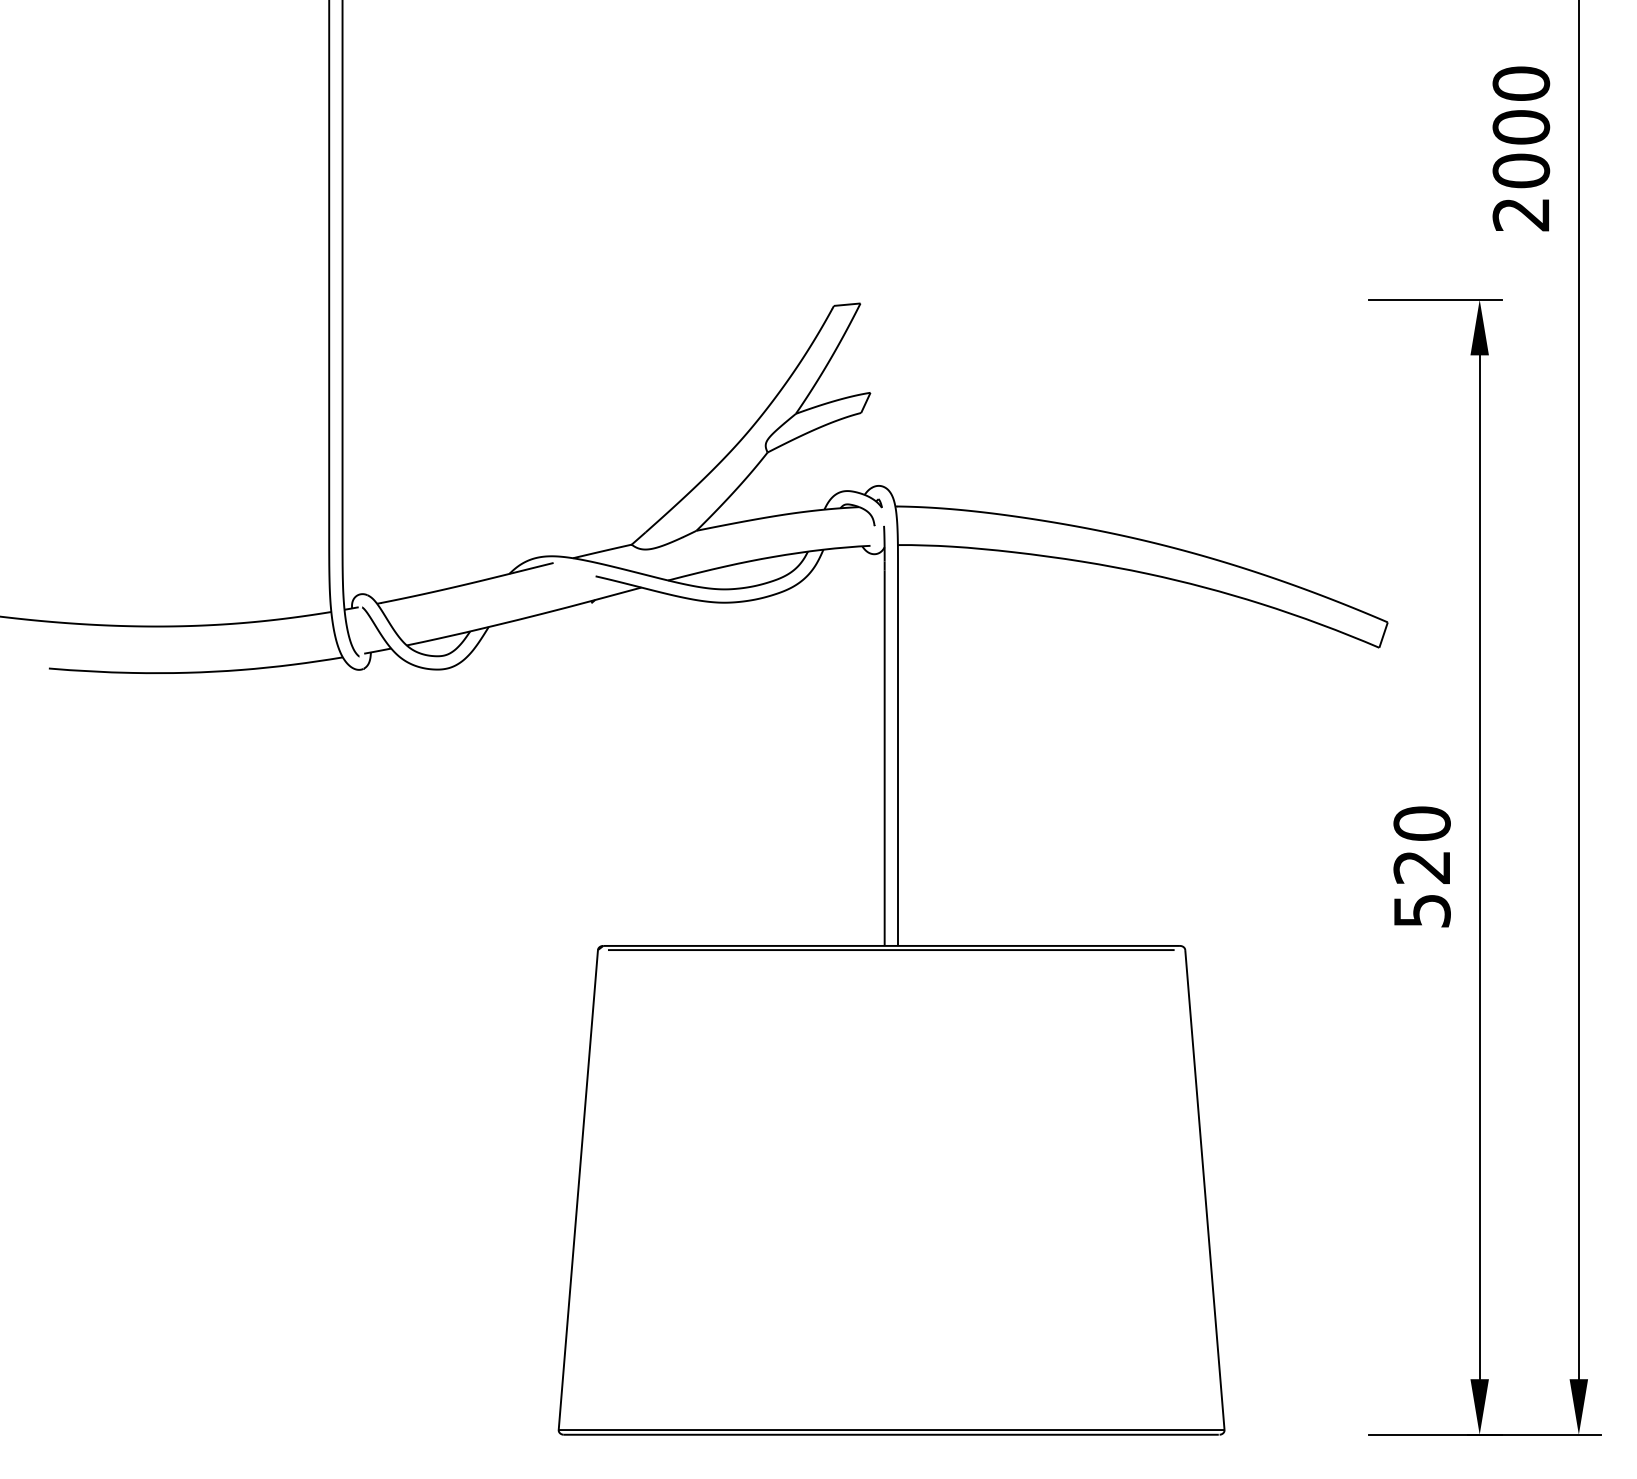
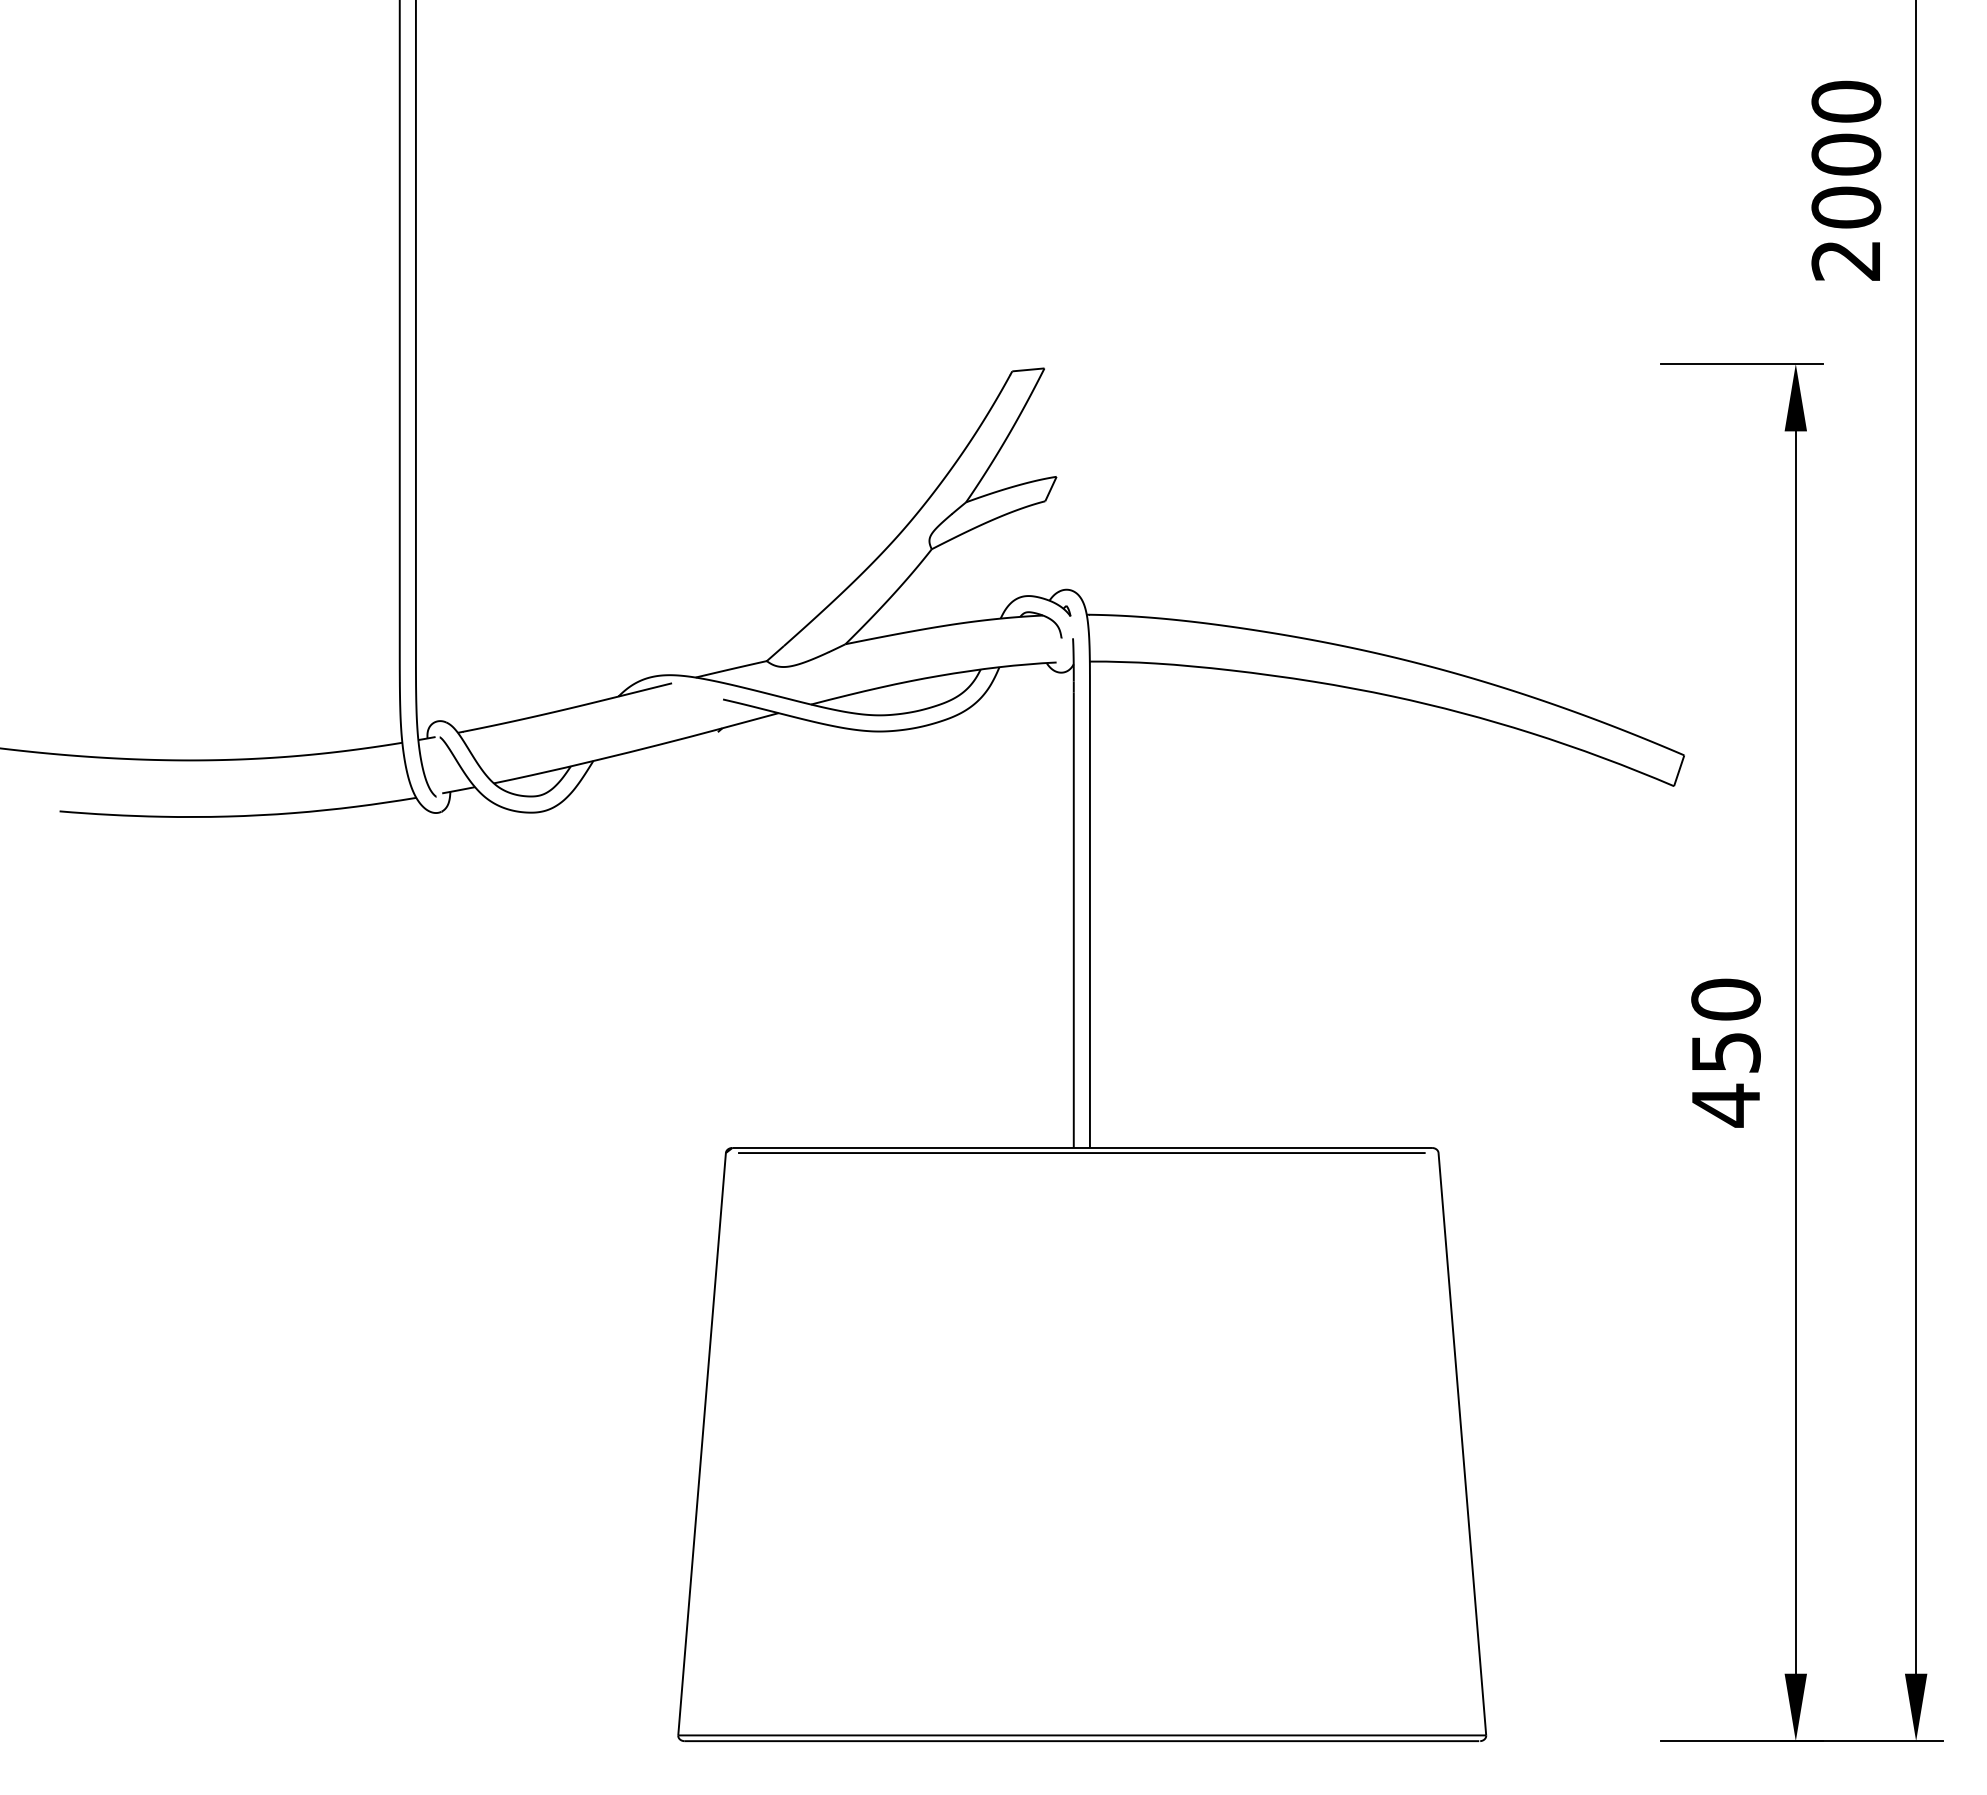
text: (1421, 890) -> (1725, 1080), 520 -> 450

